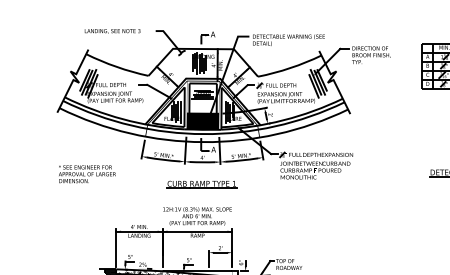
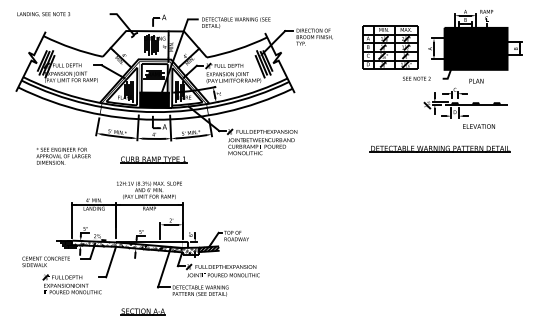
text: (112, 31) -> (43, 14), moved
text: (87, 173) -> (63, 155), moved

